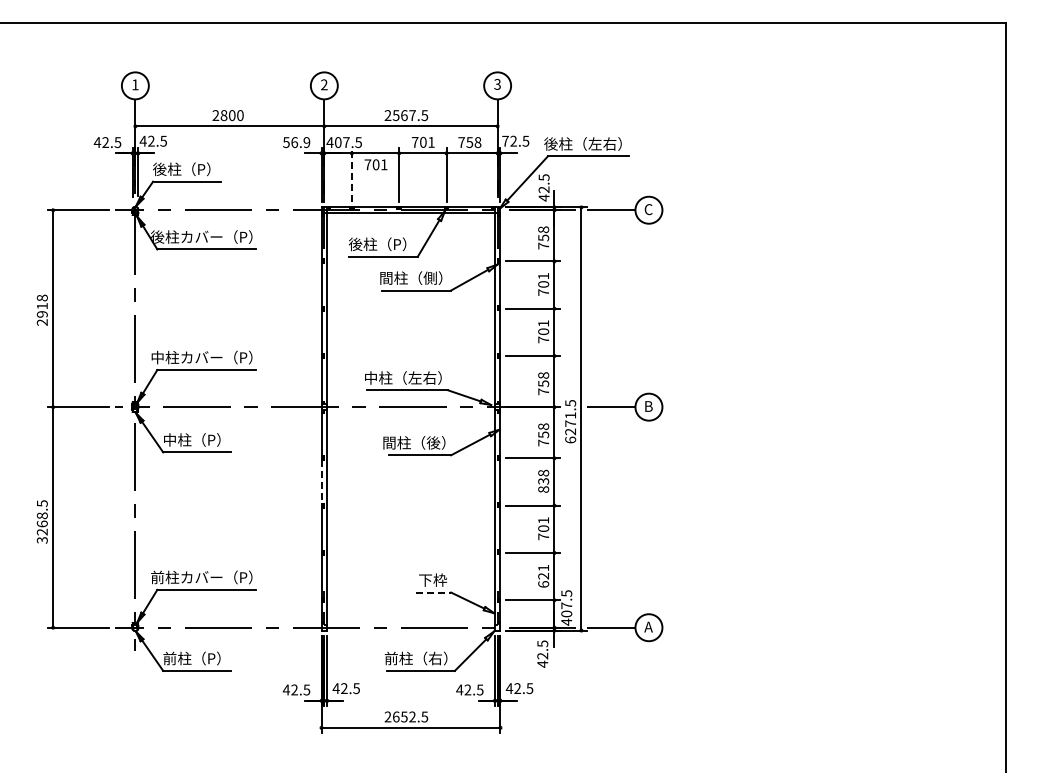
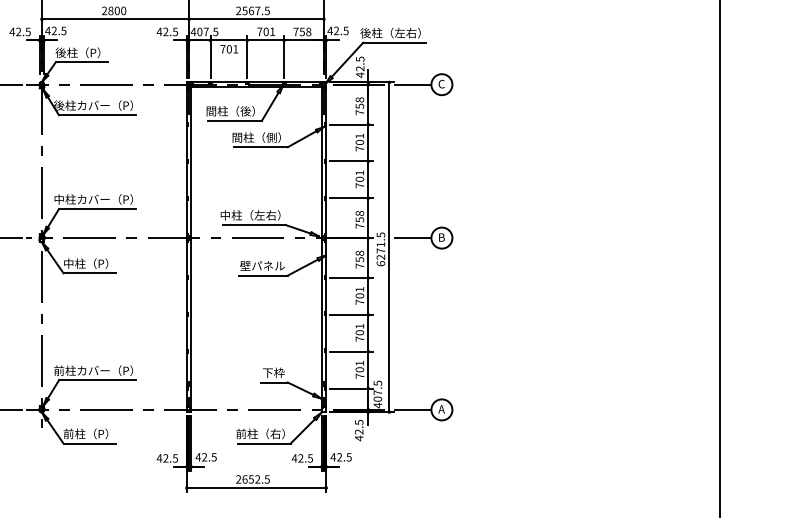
text: (505, 140) -> (330, 30), 72.5 -> 42.5
text: (296, 142) -> (167, 31), 56.9 -> 42.5
line: (351, 174) -> (210, 56), dashed -> solid
text: (377, 244) -> (230, 111), 後柱（P） -> 間柱（後）
text: (415, 442) -> (260, 265), 間柱（後） -> 壁パネル
text: (543, 480) -> (359, 295), 838 -> 701
line: (321, 481) -> (186, 296), dashed -> solid
text: (543, 579) -> (359, 372), 621 -> 701
line: (433, 592) -> (274, 382), dashed -> solid

